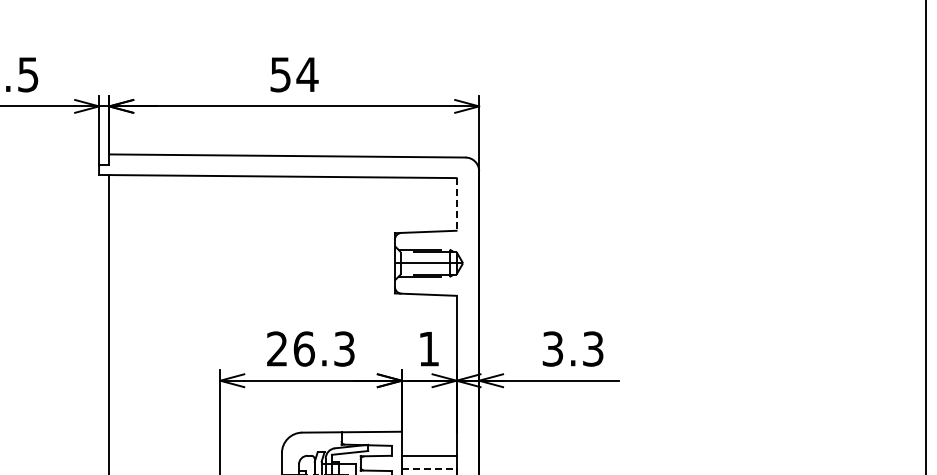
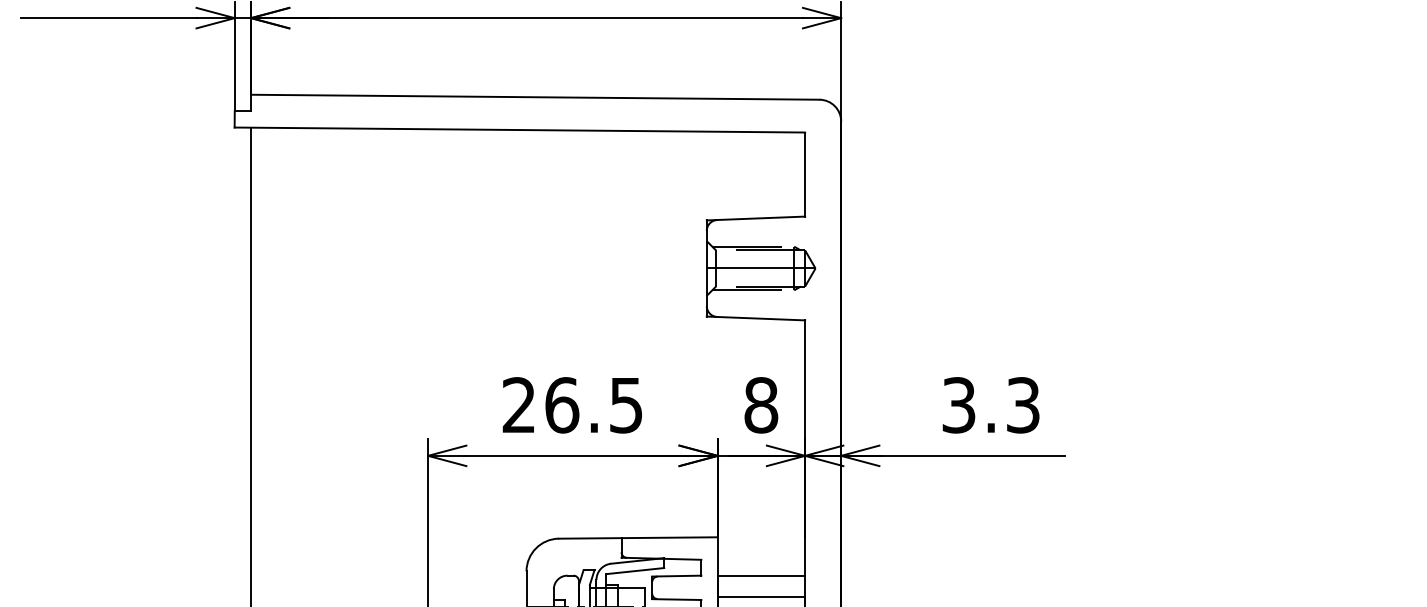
line: (456, 204) -> (805, 174), dashed -> solid
text: (344, 348) -> (626, 404), 26.3 -> 26.5
text: (428, 348) -> (760, 404), 1 -> 8
line: (429, 469) -> (761, 597), dashed -> solid

